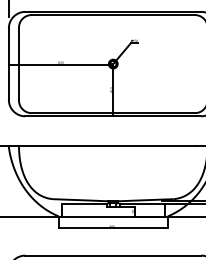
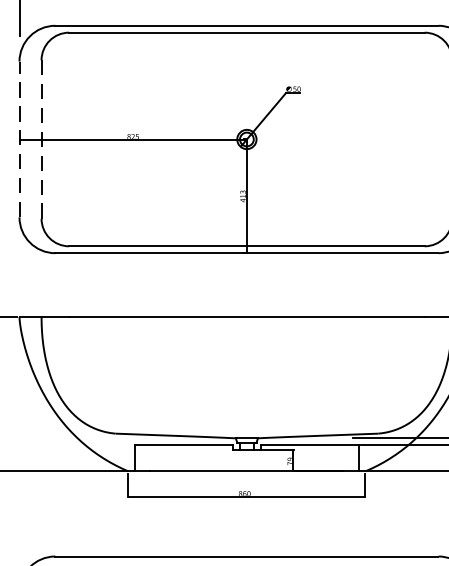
line: (18, 63) -> (40, 138), solid -> dashed
line: (8, 64) -> (18, 140), solid -> dashed

